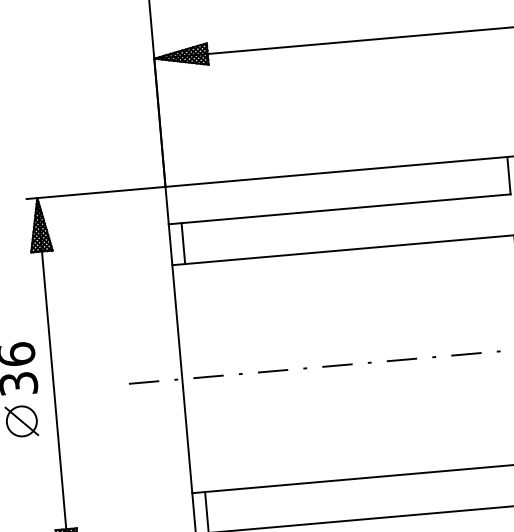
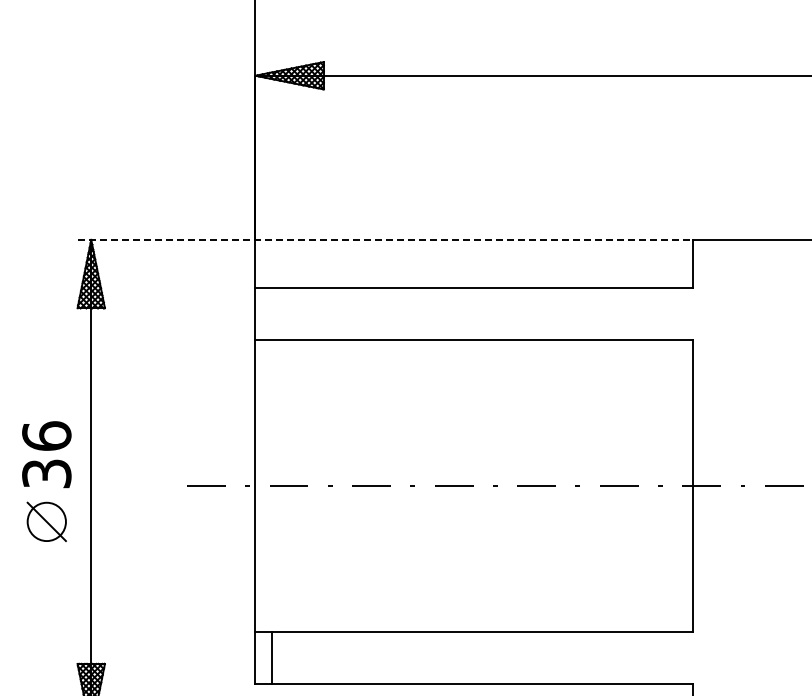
line: (267, 177) -> (385, 239), solid -> dashed
line: (183, 243) -> (271, 313), removed

